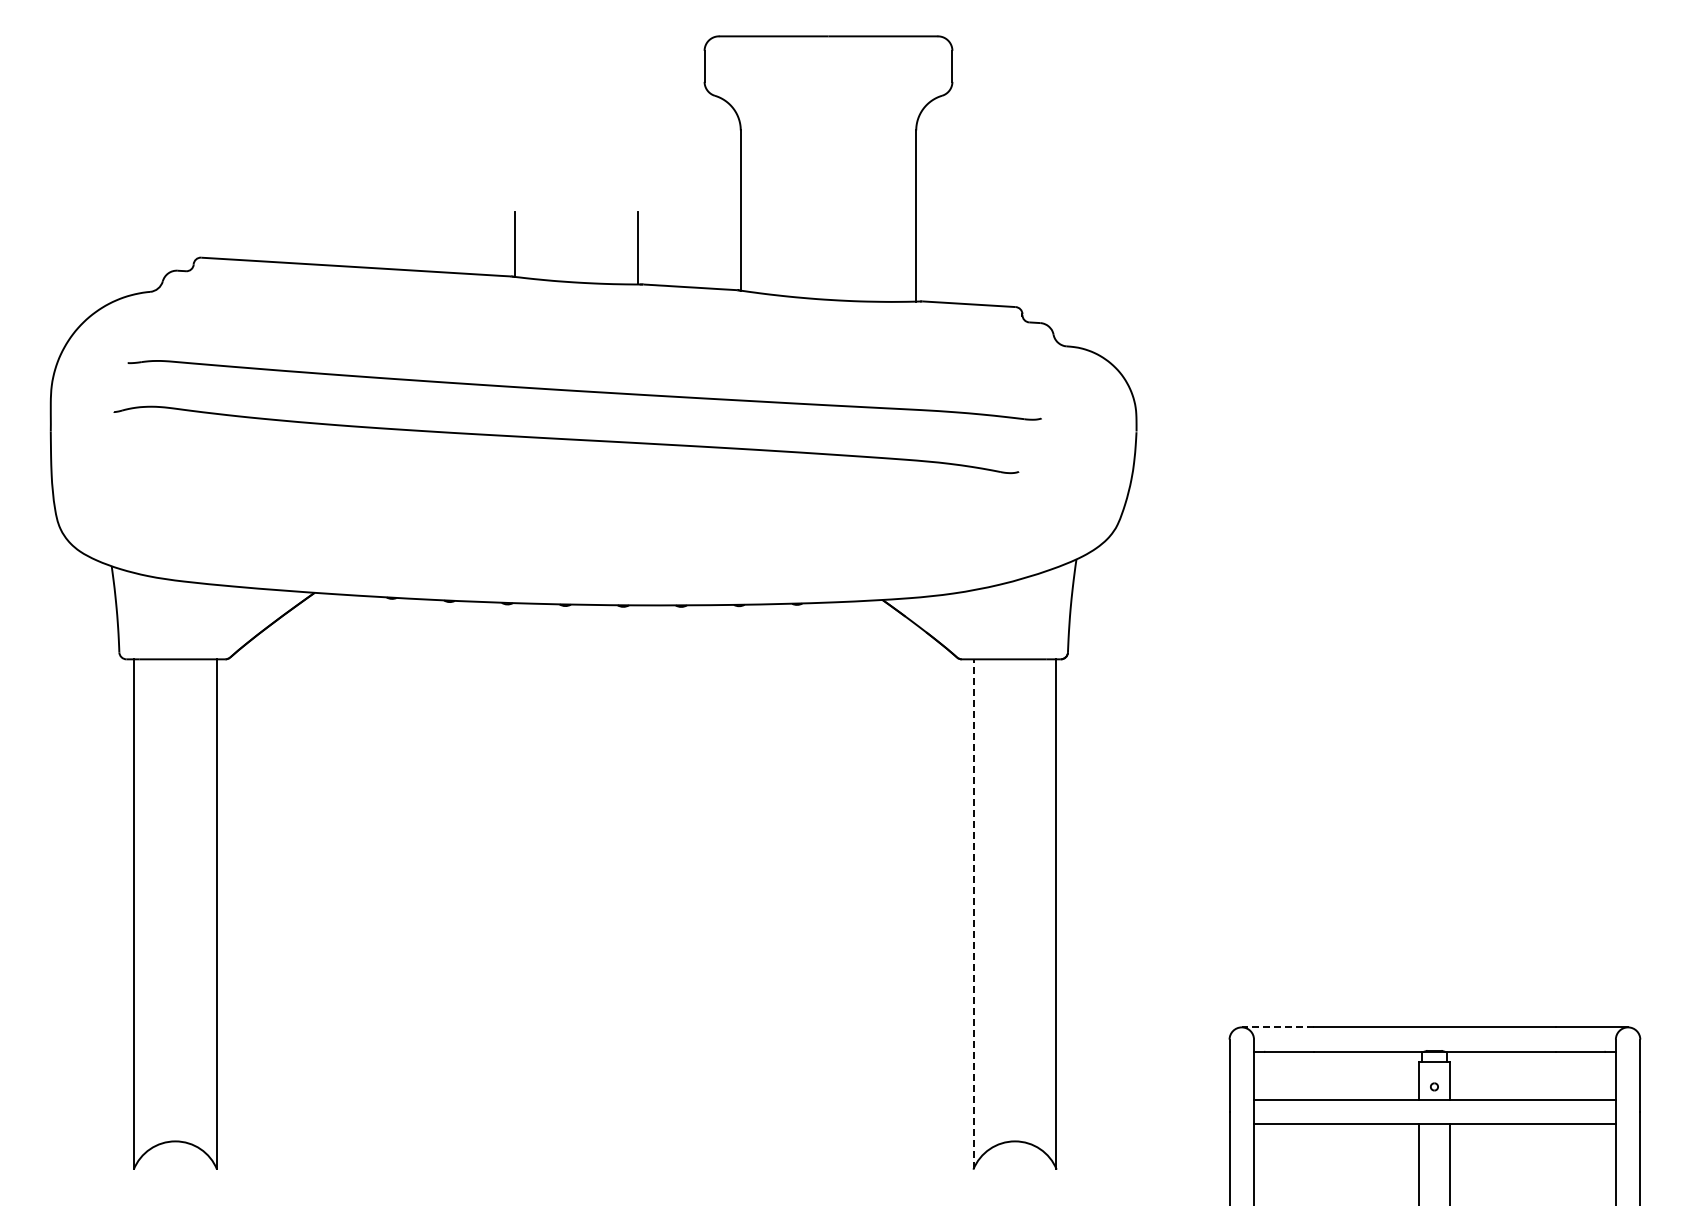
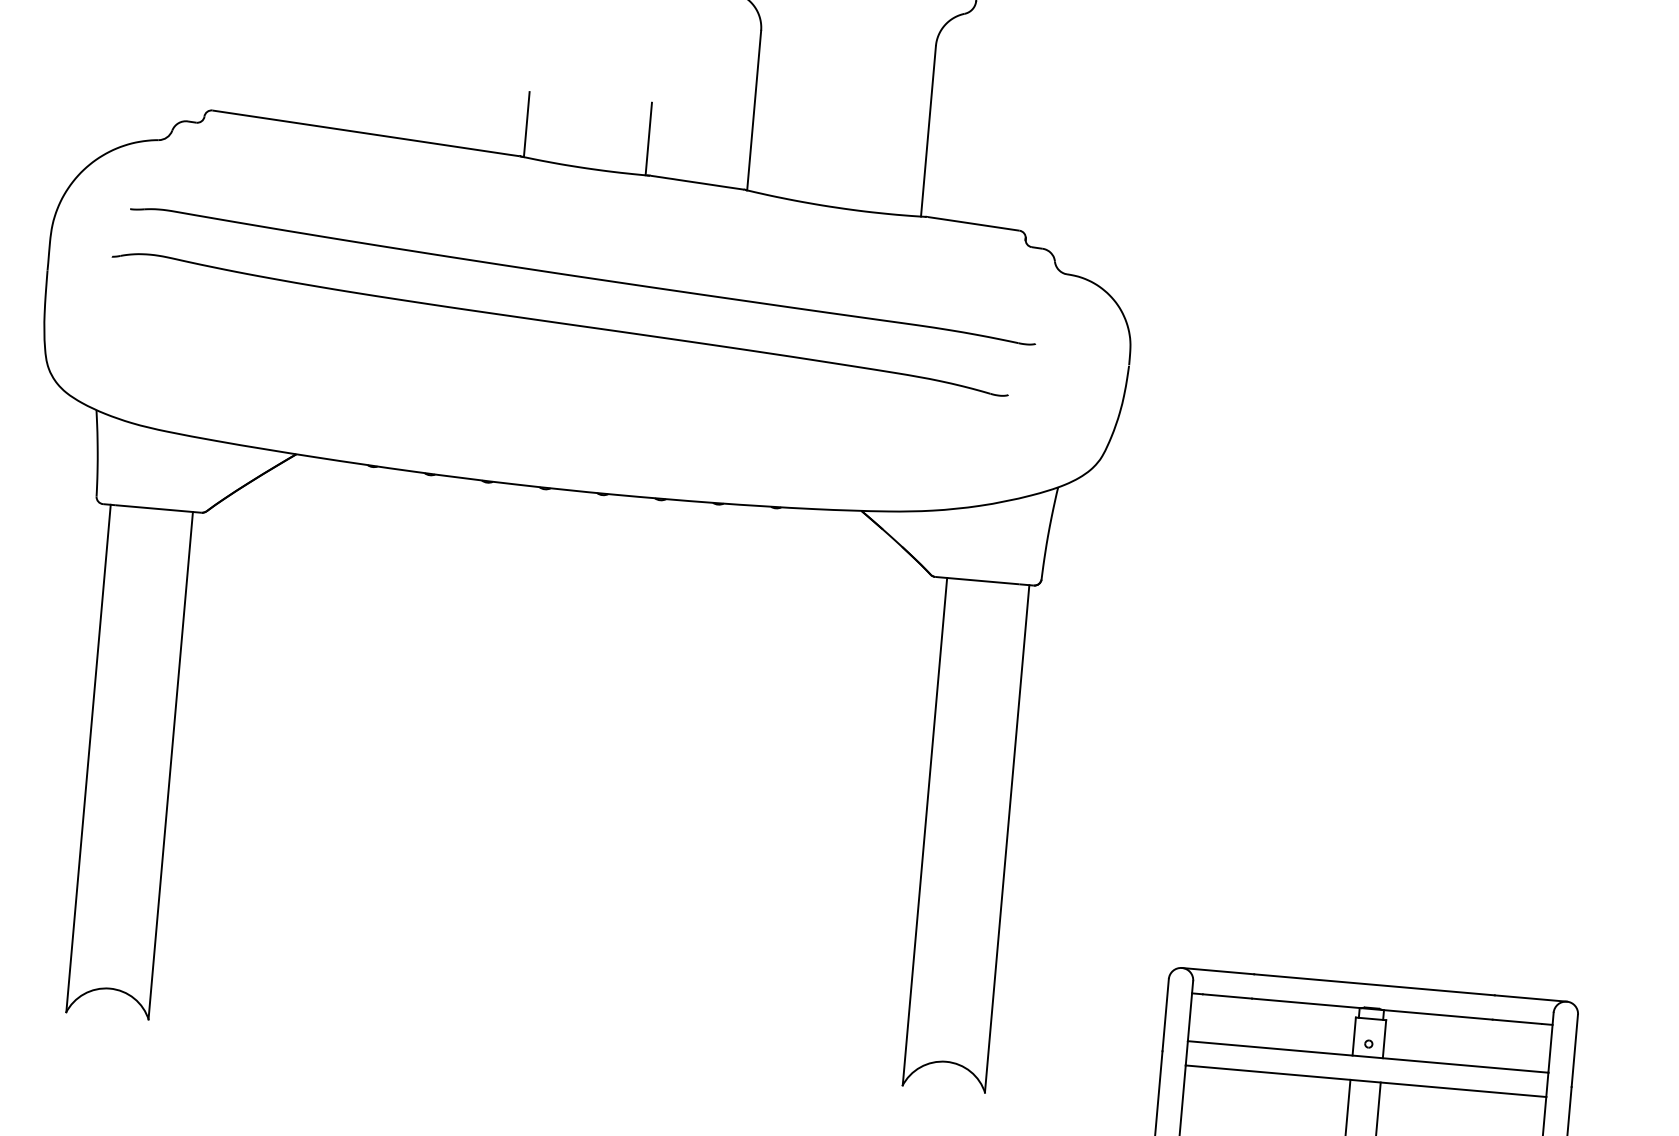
line: (973, 913) -> (924, 831), dashed -> solid
line: (1277, 1027) -> (1217, 971), dashed -> solid

